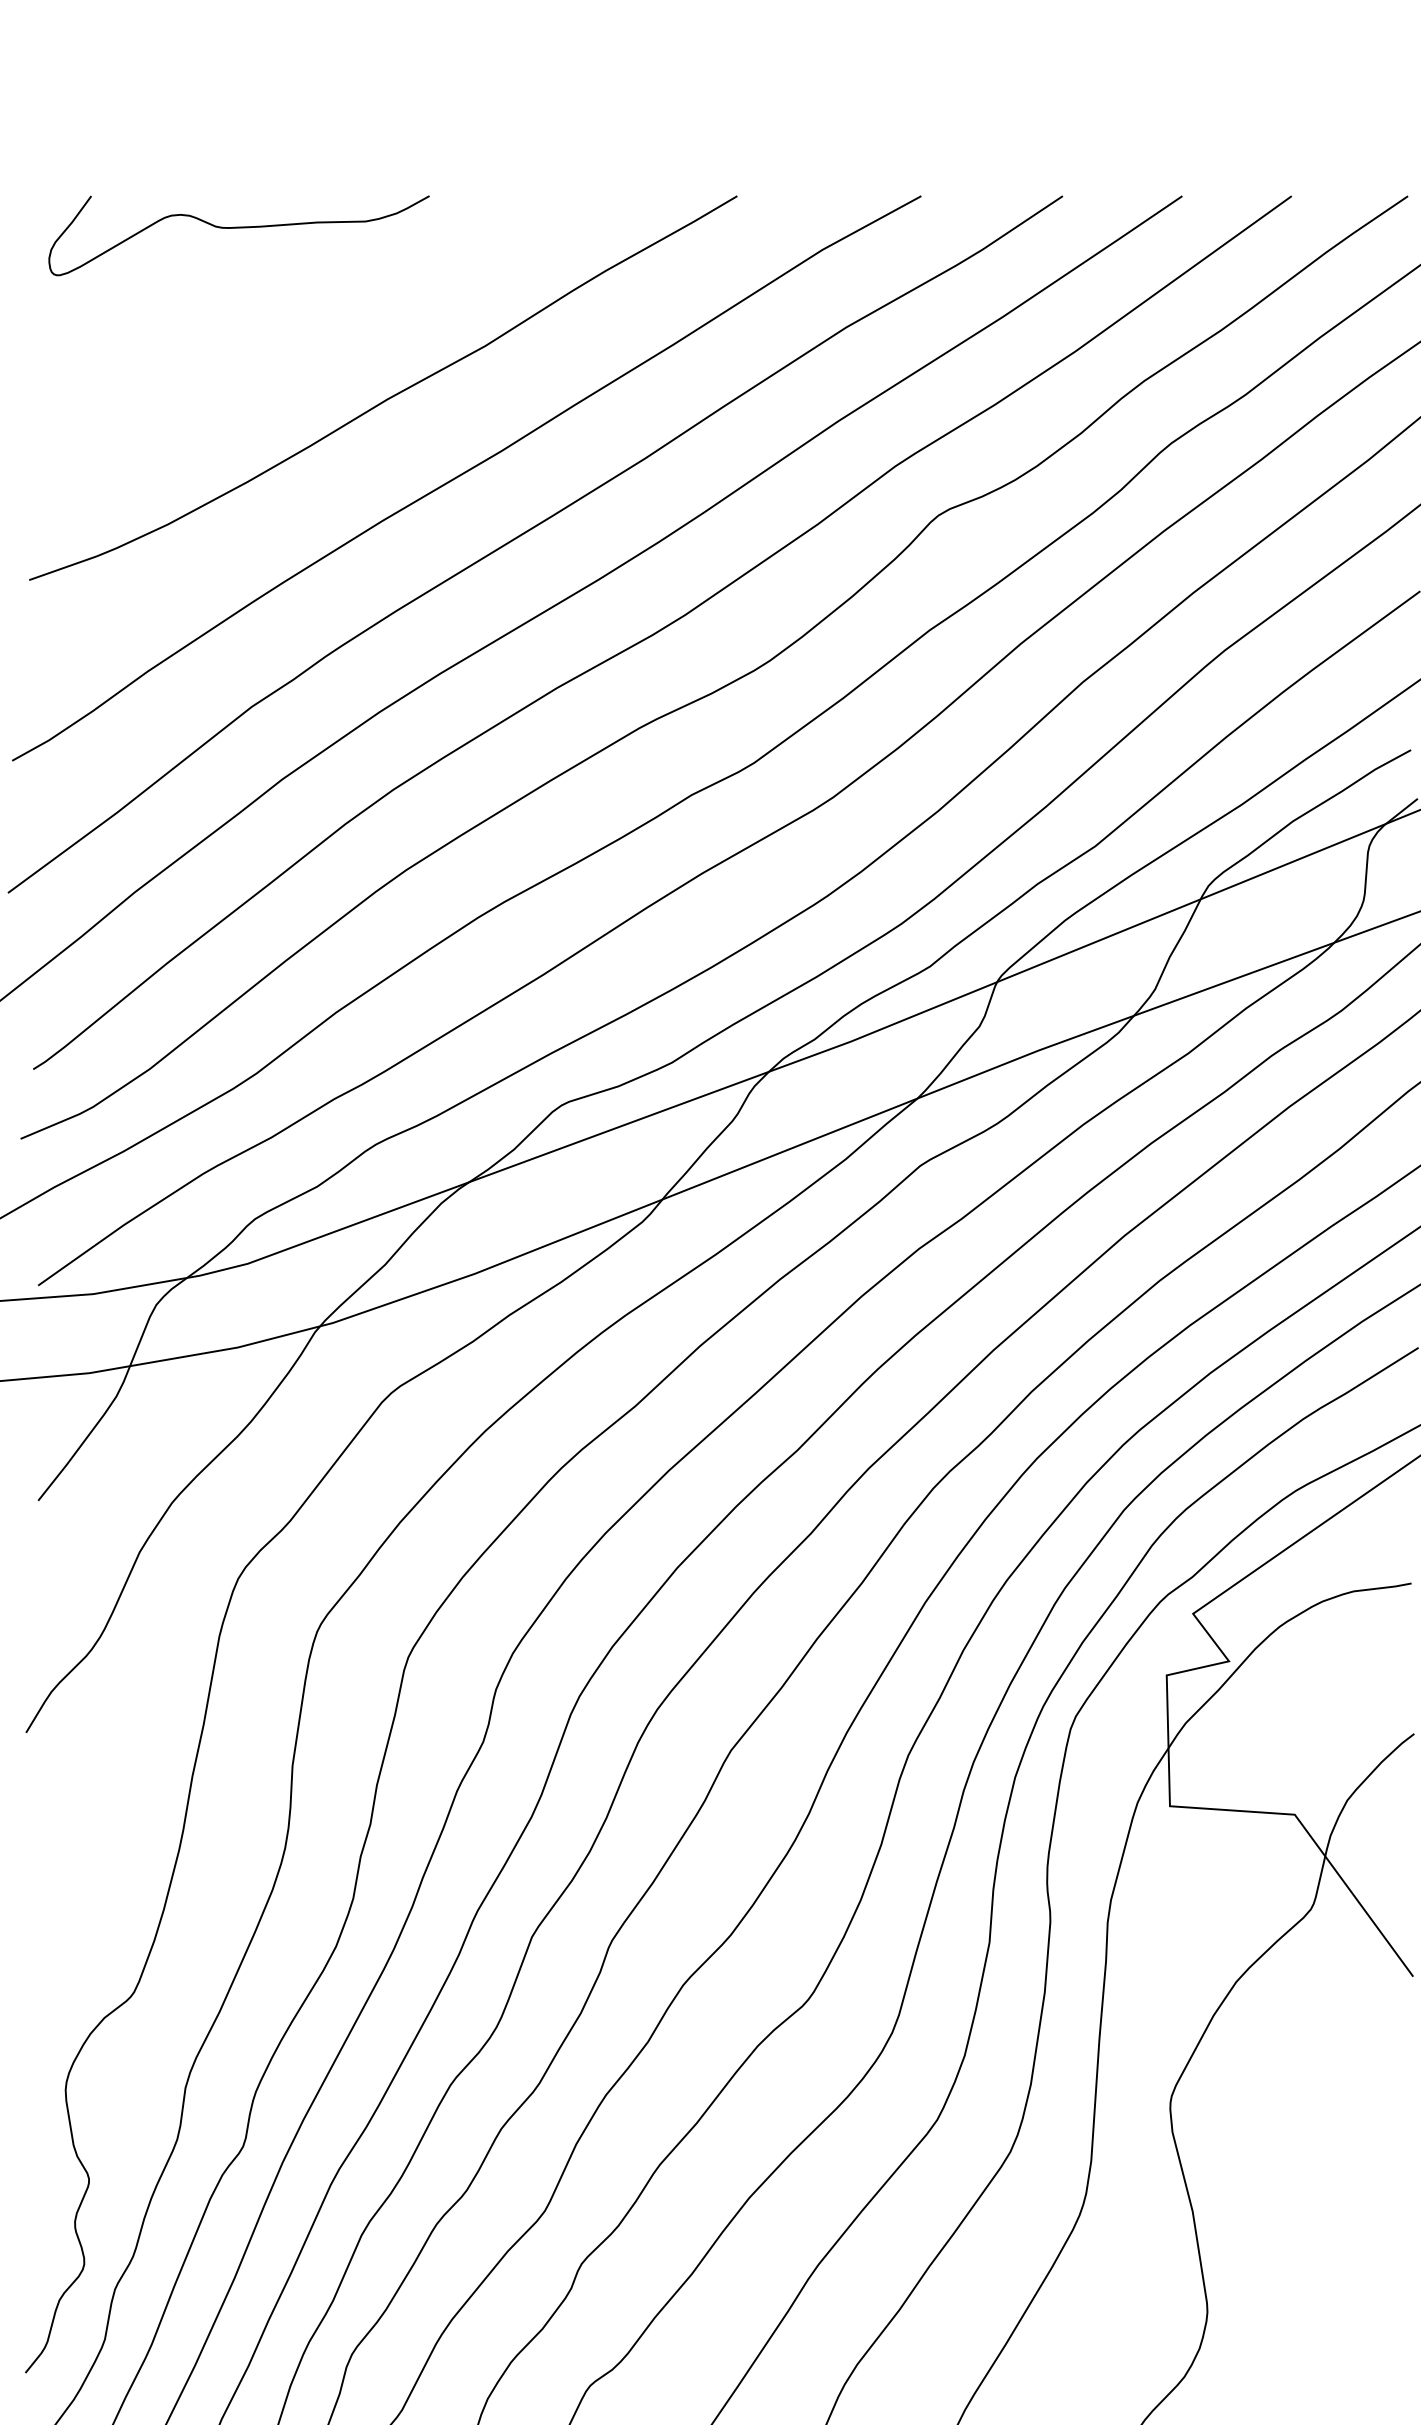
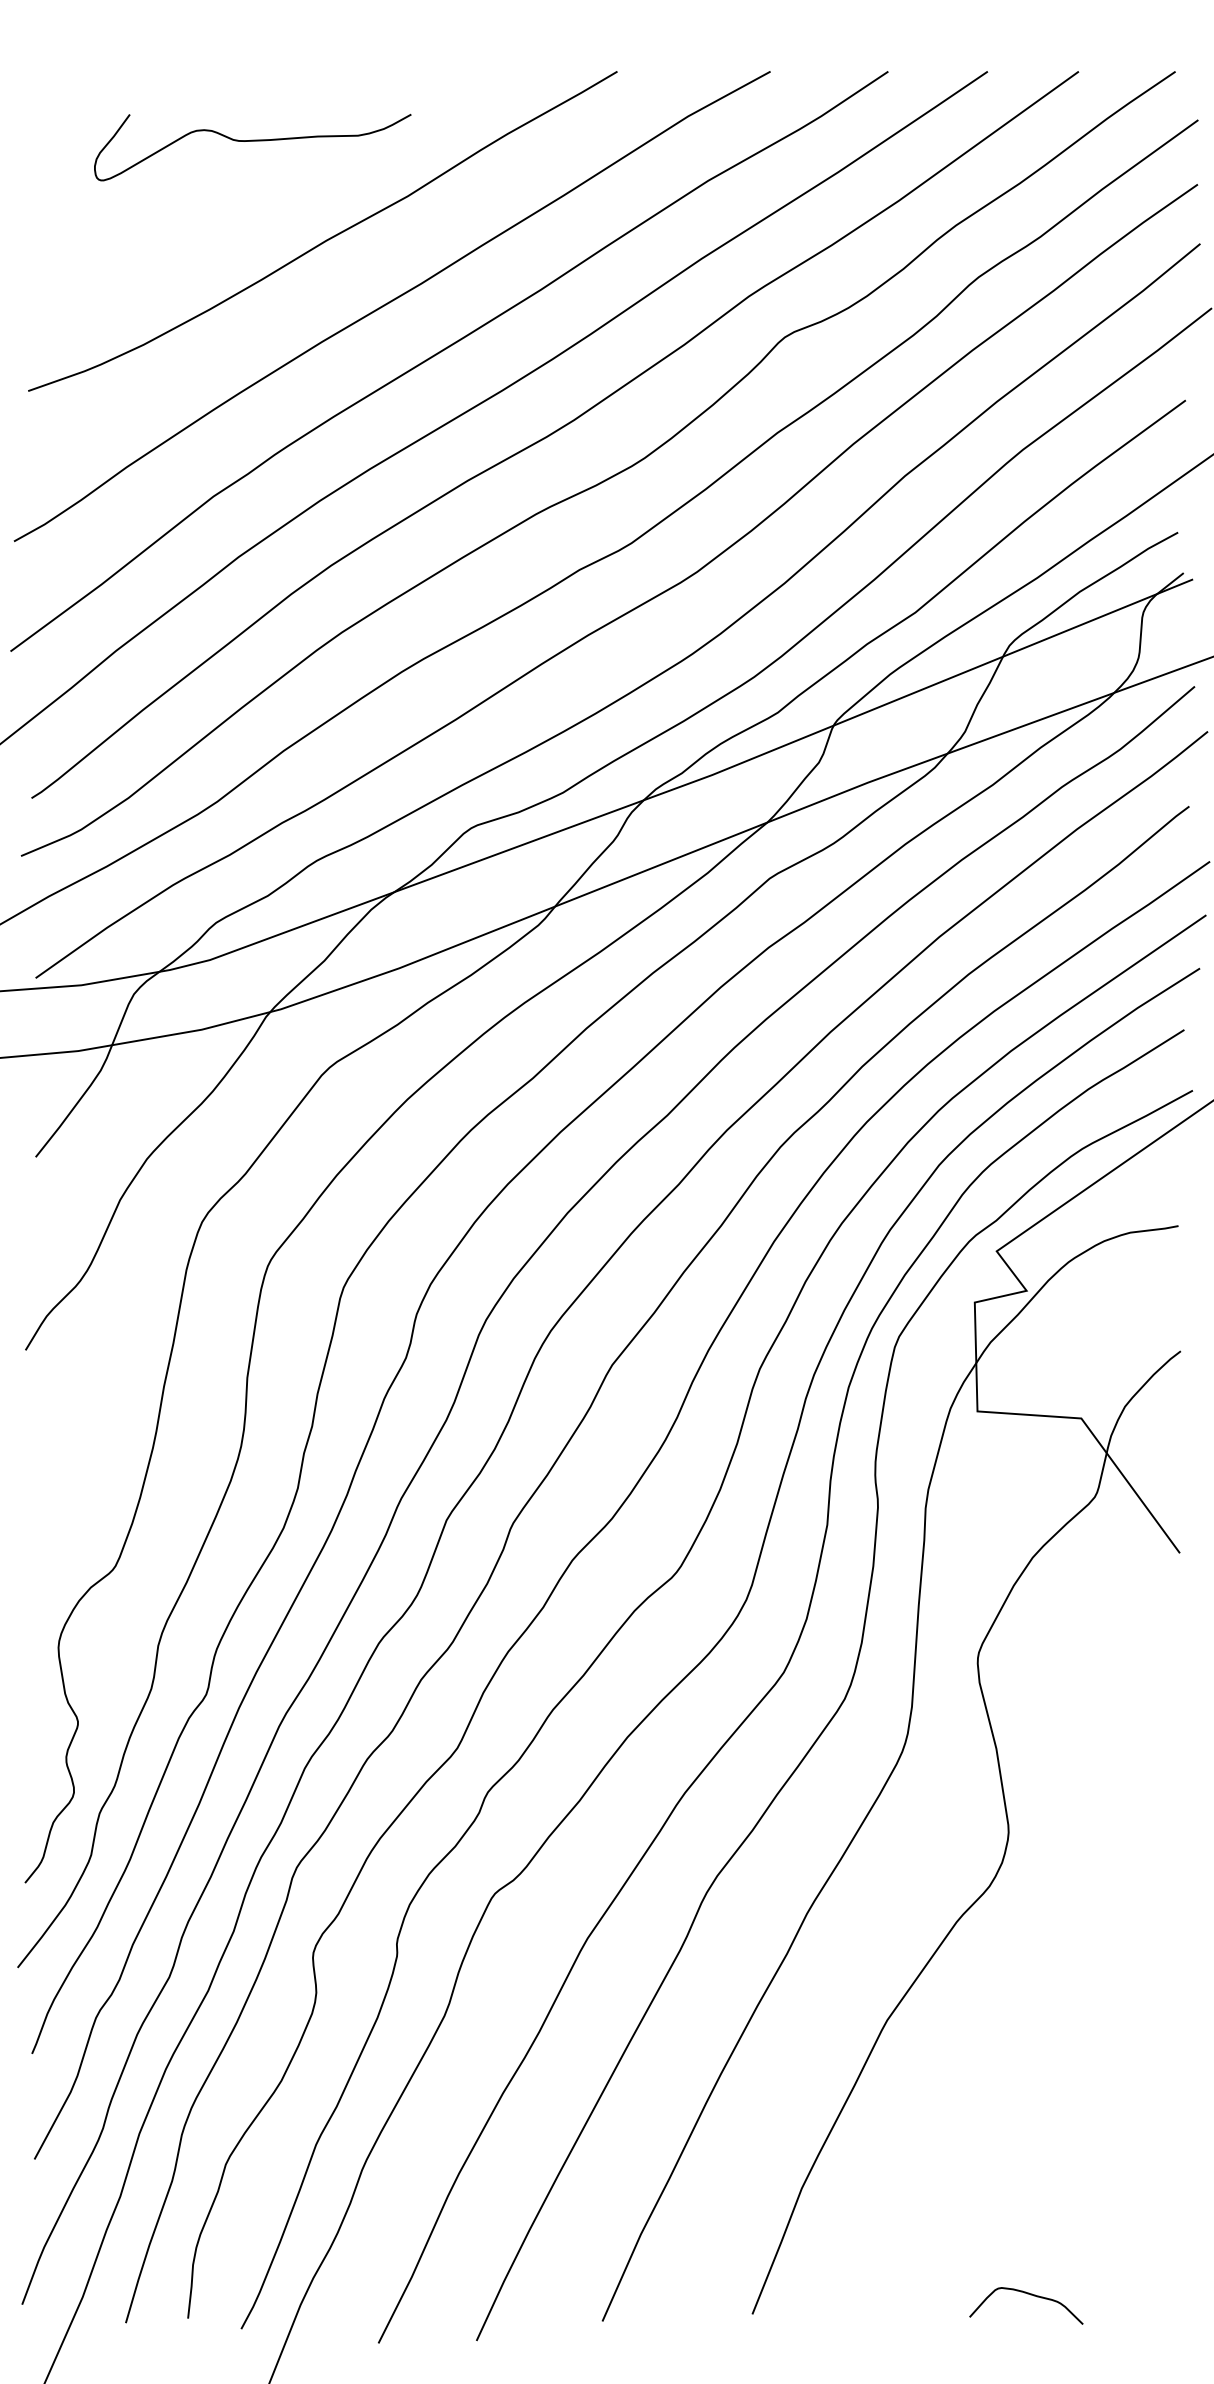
curve: (238, 228) -> (252, 141), moved

